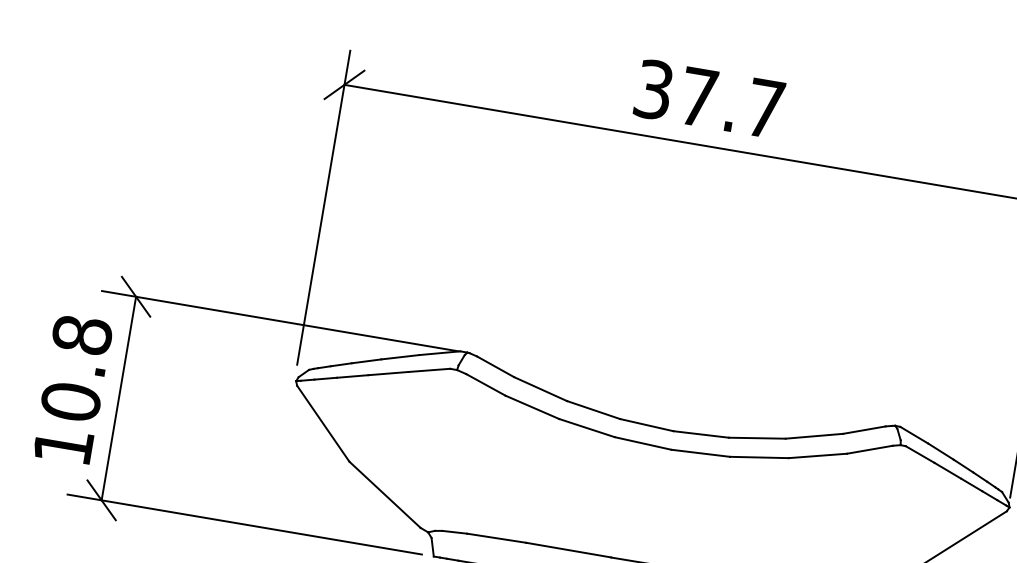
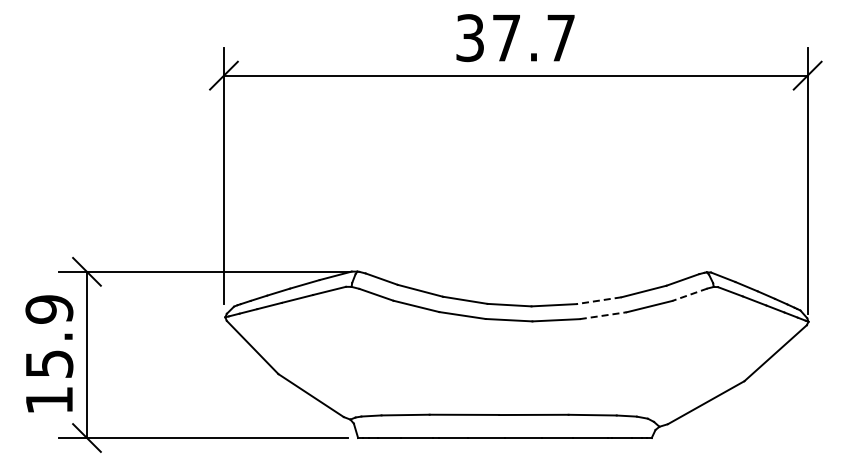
text: (76, 368) -> (49, 336), 10.8 -> 15.9
line: (757, 438) -> (599, 300), solid -> dashed
line: (869, 449) -> (689, 294), solid -> dashed
line: (759, 457) -> (603, 315), solid -> dashed

